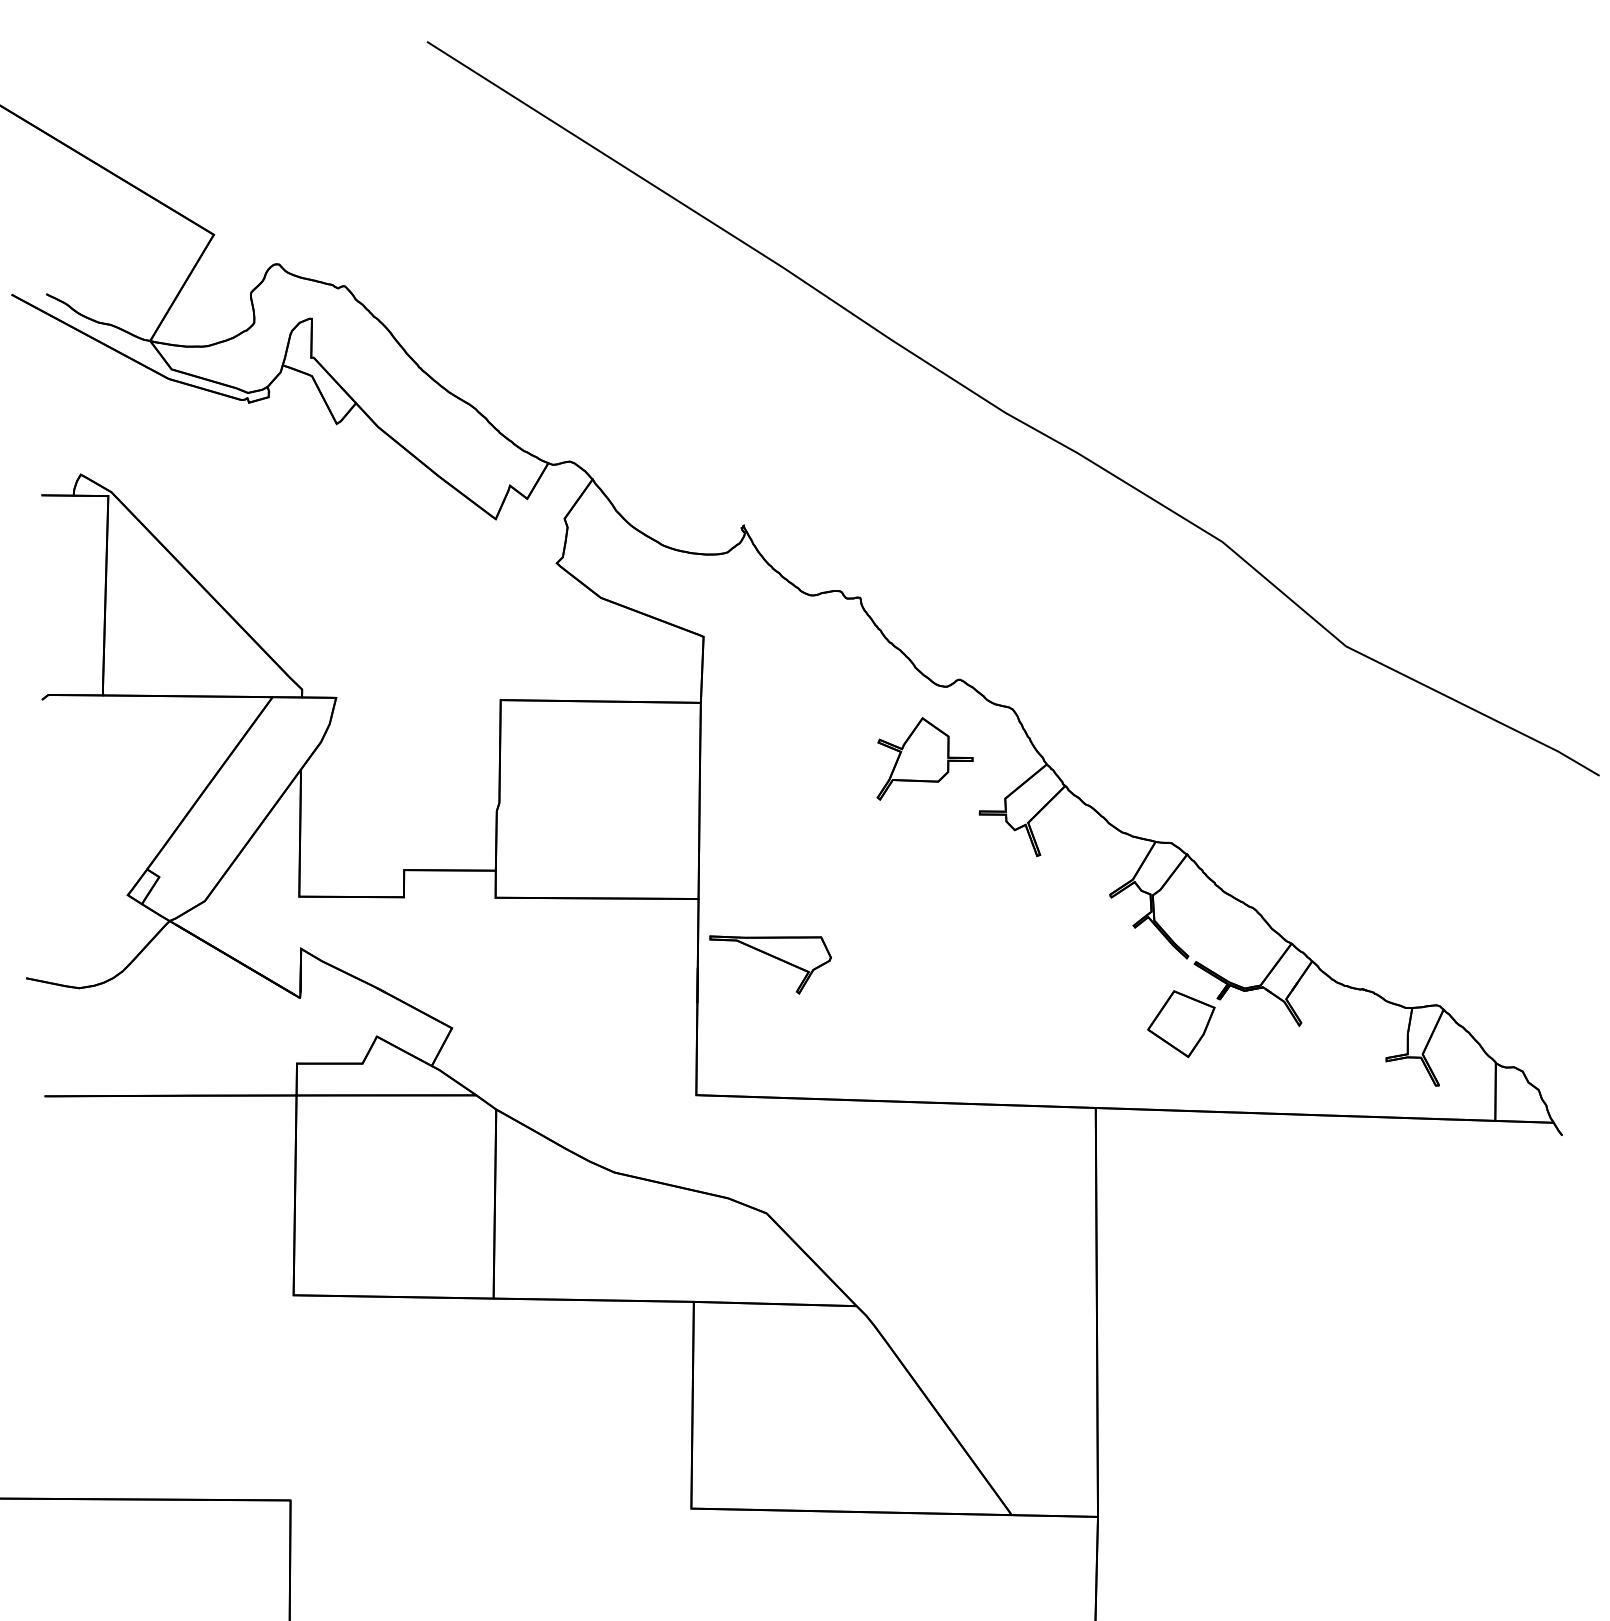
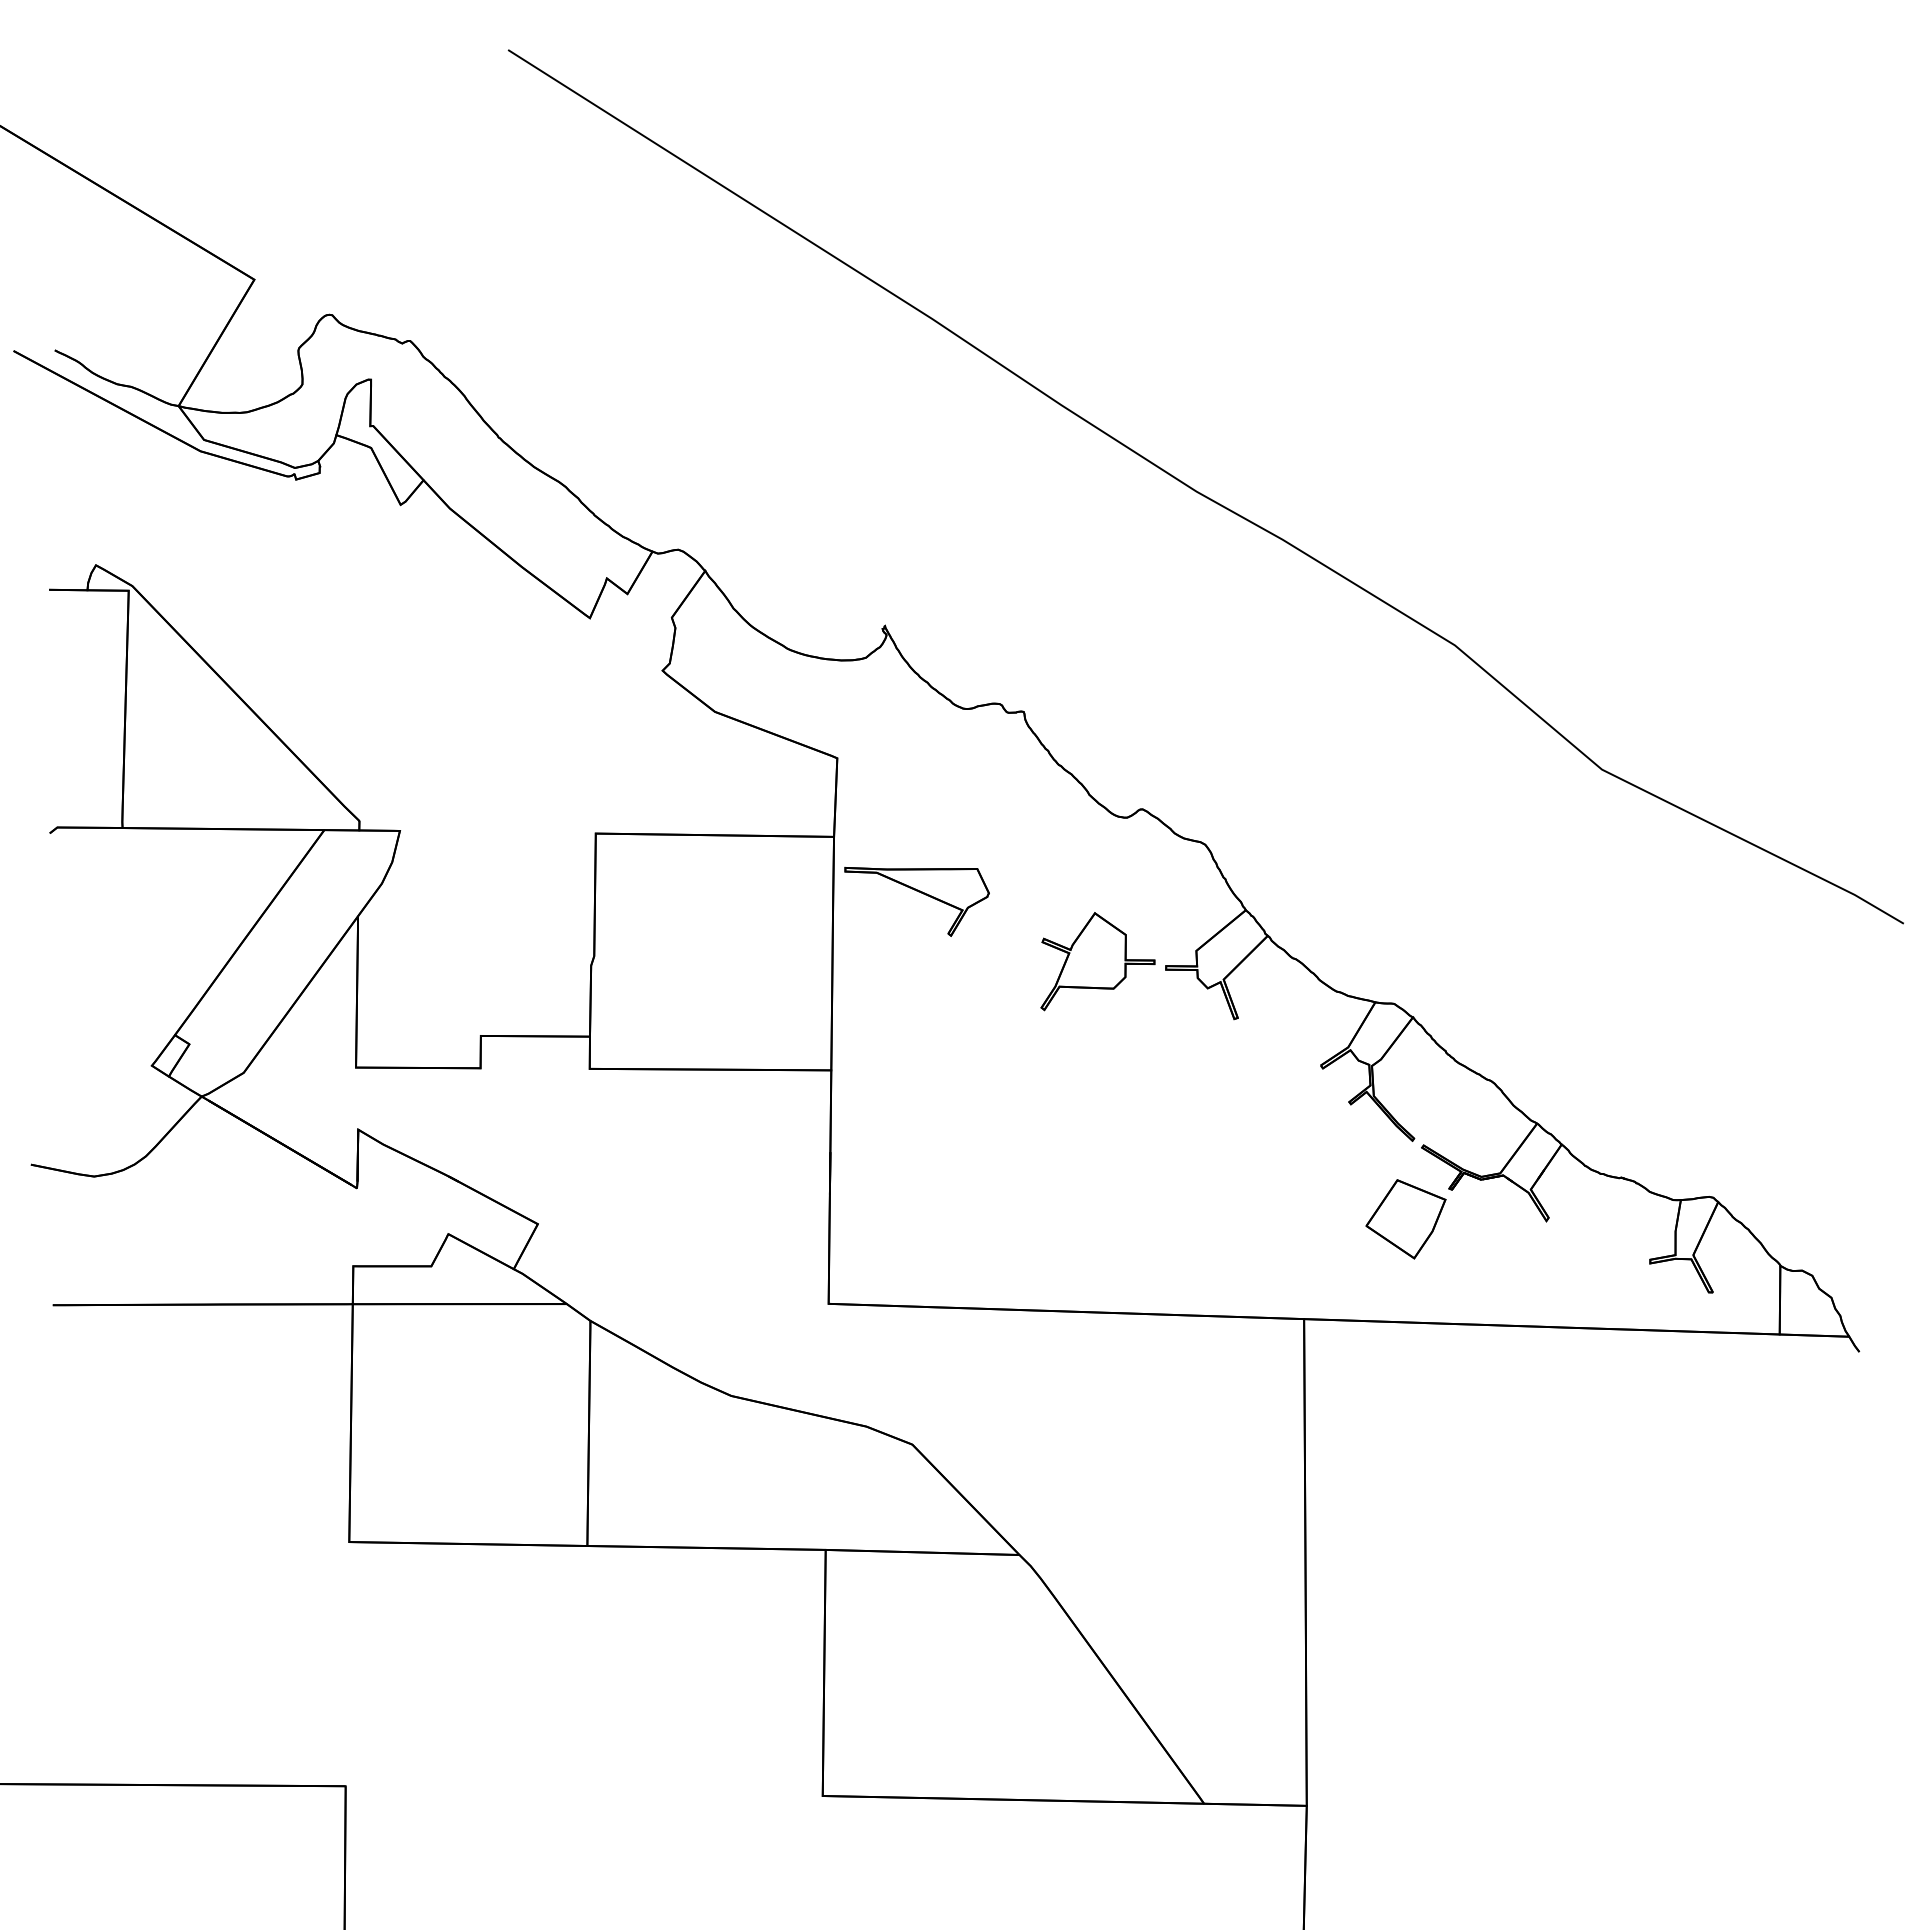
part: (924, 758) -> (1097, 961), moved
part: (771, 957) -> (918, 892), moved

